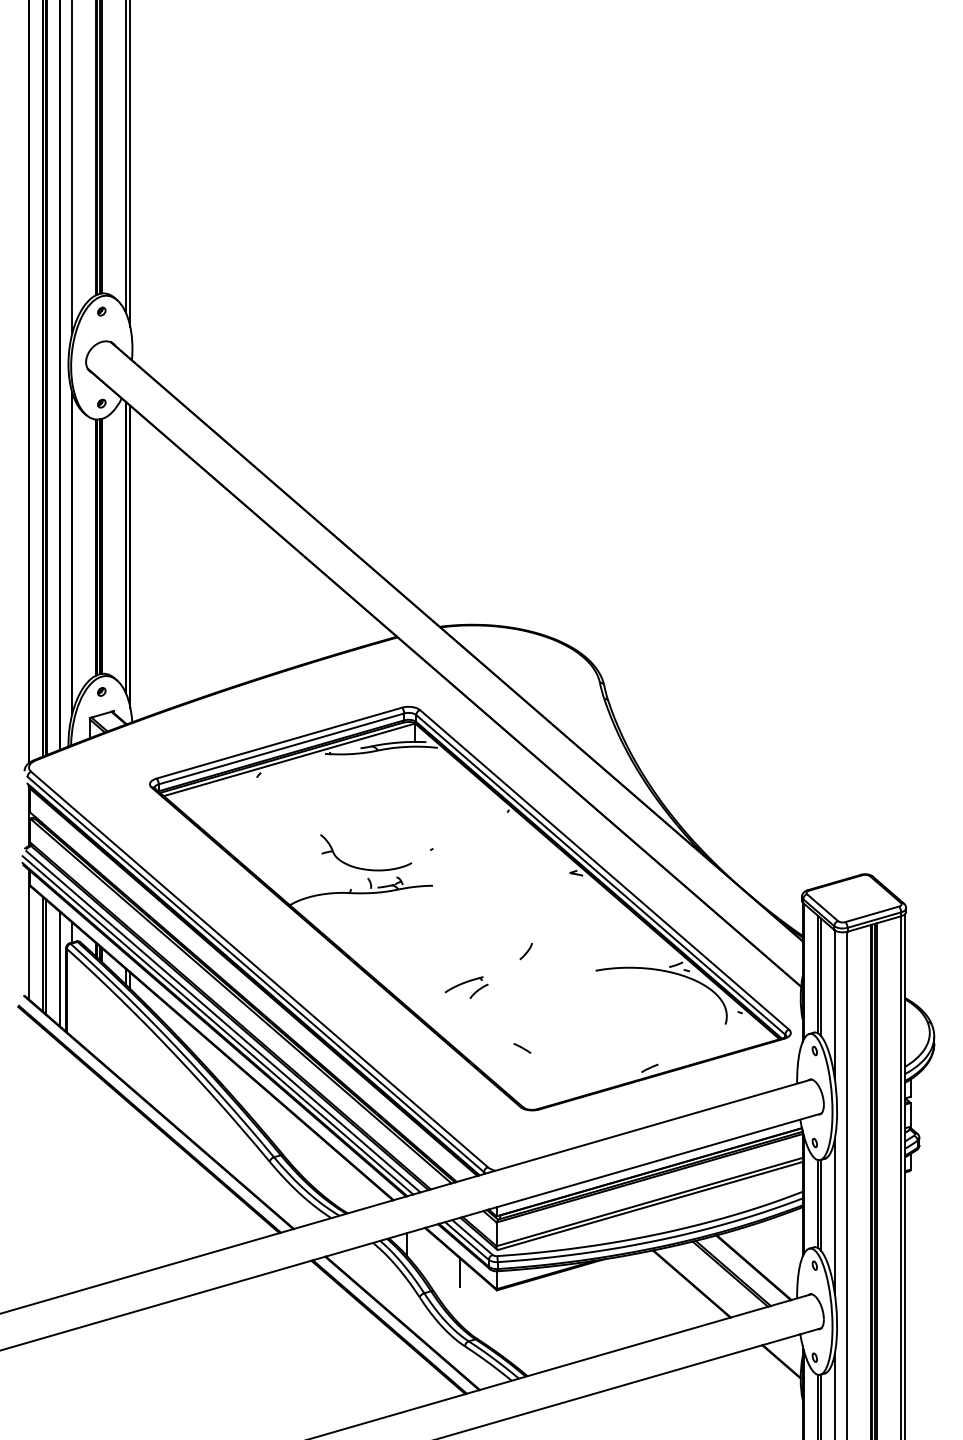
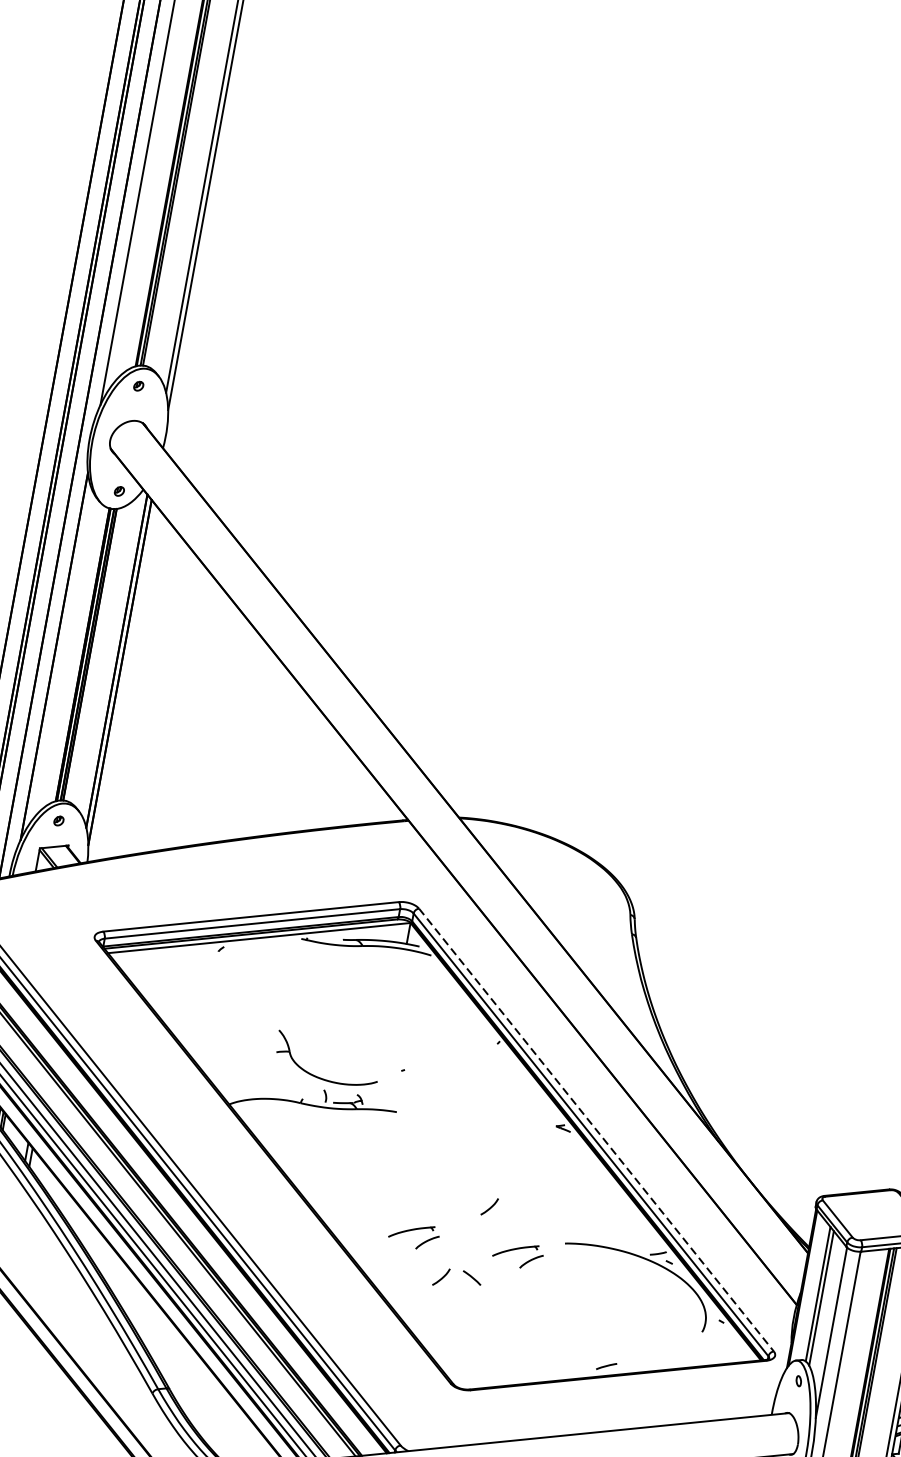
line: (604, 870) -> (596, 1130), solid -> dashed
part: (557, 987) -> (517, 1254), added
curve: (496, 1018) -> (441, 1277), added
line: (522, 1048) -> (472, 1278), moved

